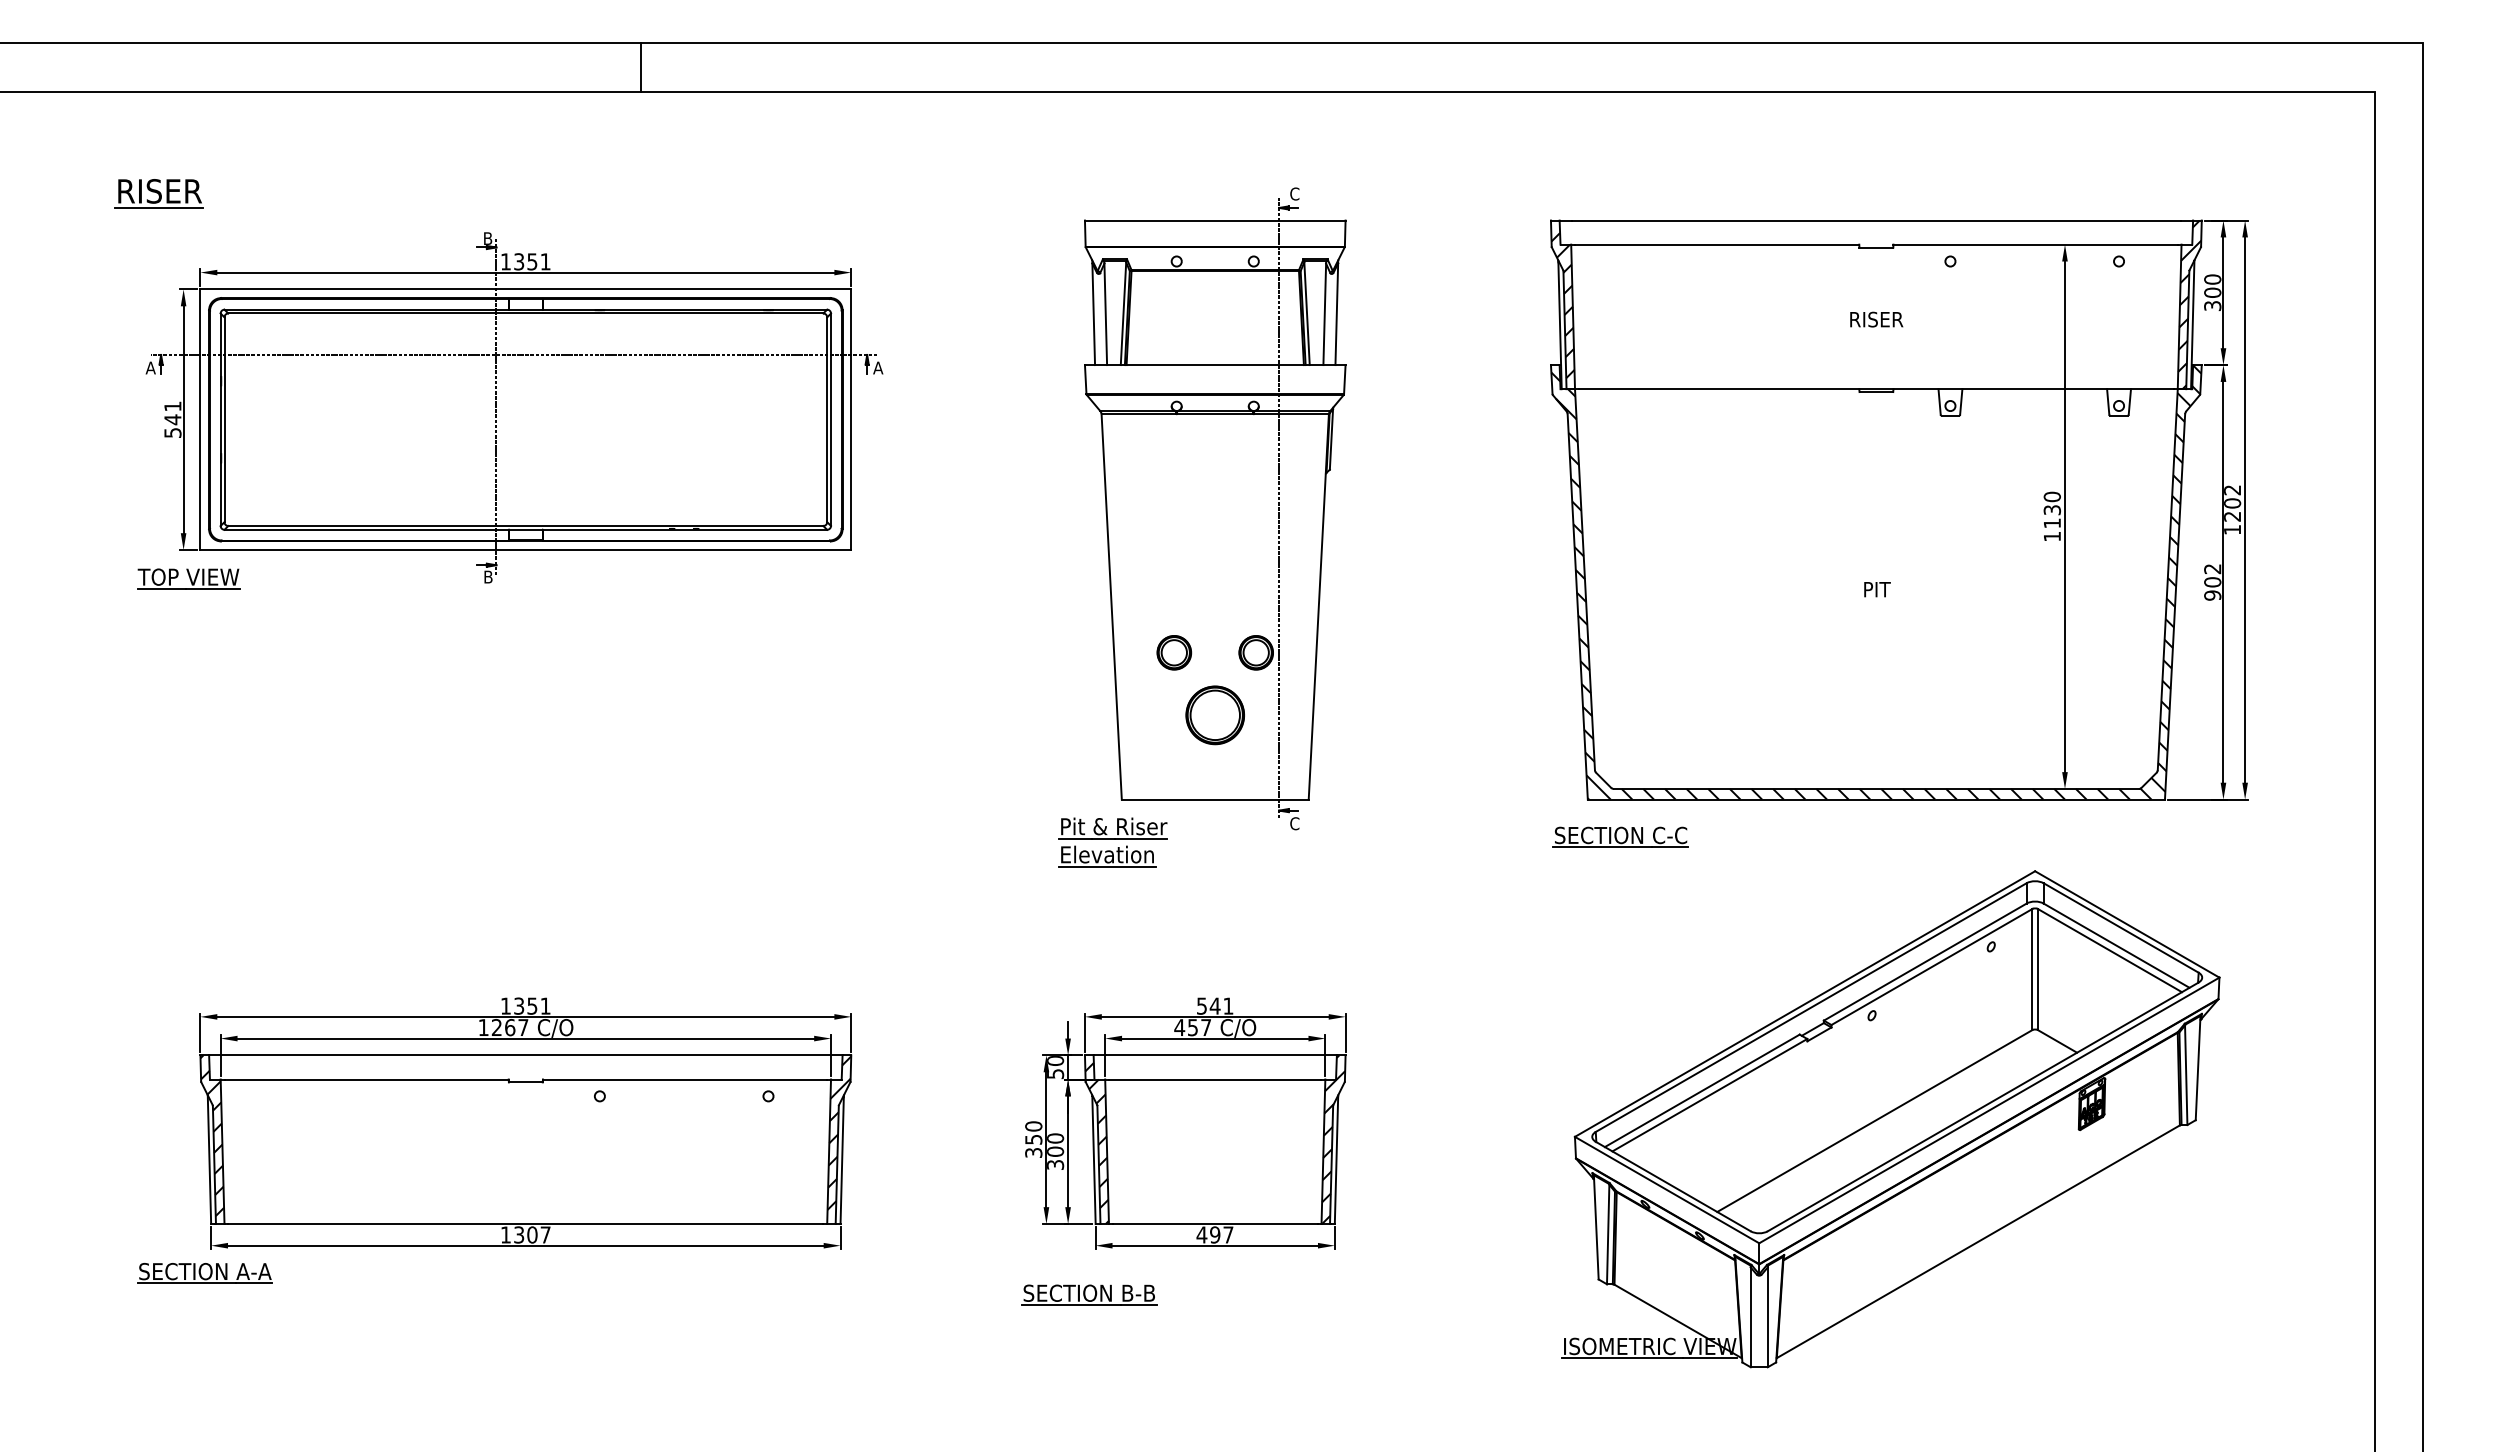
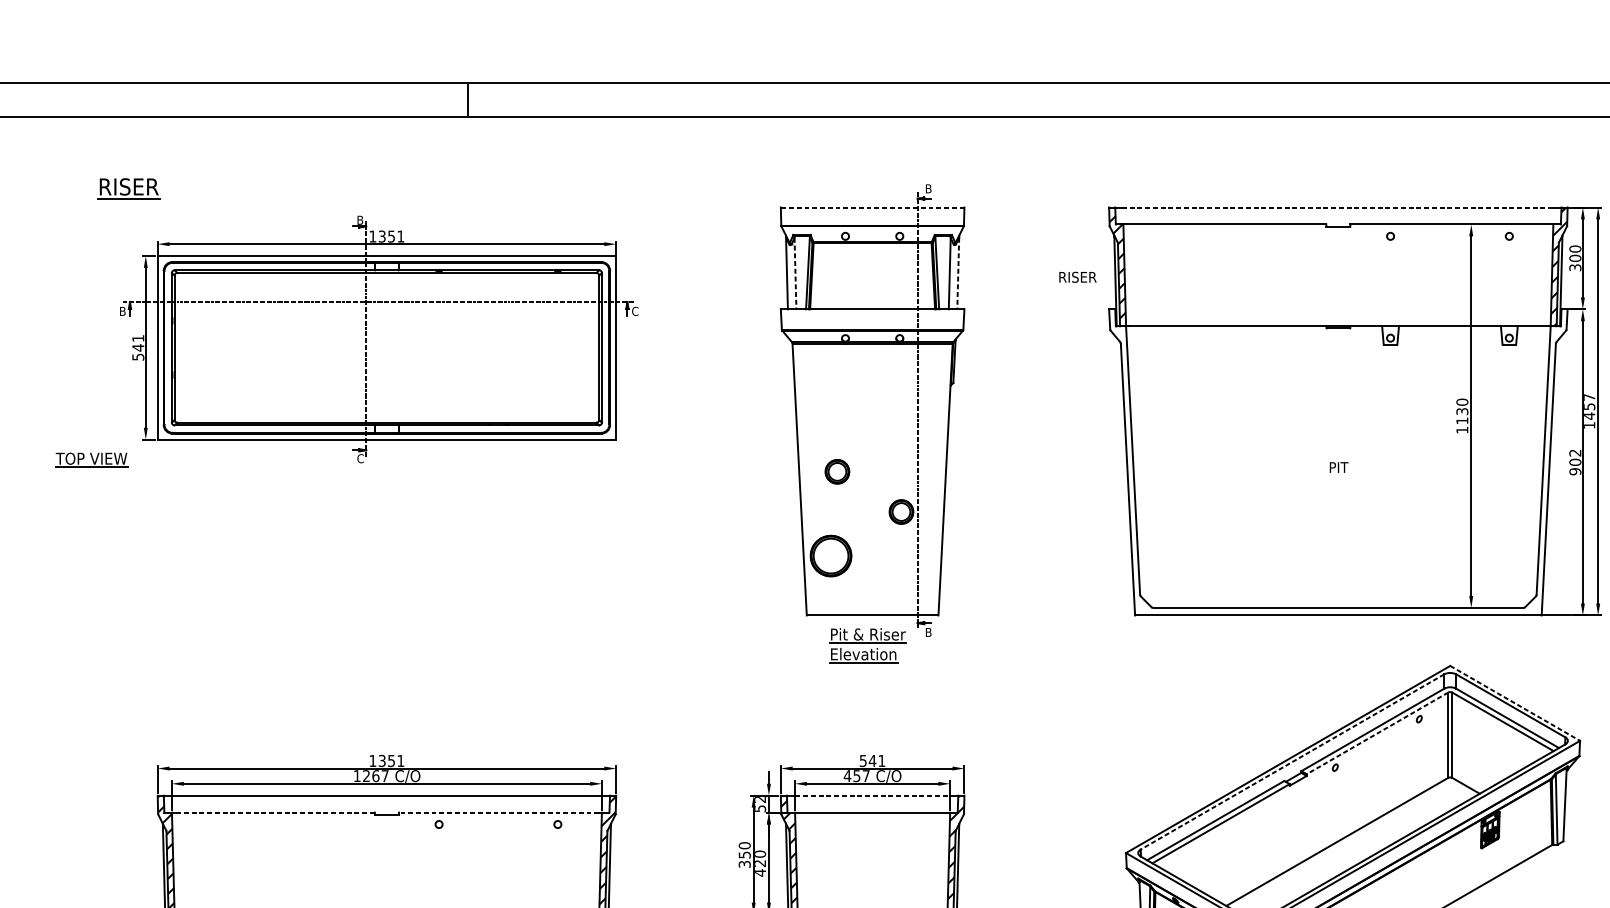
text: (1294, 193) -> (928, 188), C -> B
line: (1214, 220) -> (872, 207), solid -> dashed
line: (1876, 220) -> (1338, 207), solid -> dashed
line: (1105, 314) -> (795, 273), solid -> dashed
line: (1336, 314) -> (958, 273), solid -> dashed
text: (1876, 319) -> (1077, 277), moved
text: (150, 367) -> (122, 311), A -> B
text: (878, 367) -> (635, 311), A -> C
text: (2232, 503) -> (1589, 406), 1202 -> 1457
text: (487, 576) -> (359, 458), B -> C
part: (188, 578) -> (91, 459), moved
hatch: (1876, 582) -> (1338, 462), removed
part: (1174, 652) -> (837, 471), moved
part: (1214, 715) -> (830, 556), moved
text: (1294, 823) -> (928, 632), C -> B
part: (1620, 836) -> (1158, 641), removed
part: (1112, 842) -> (867, 645), moved
line: (2127, 924) -> (1515, 703), solid -> dashed
line: (1931, 967) -> (1377, 733), solid -> dashed
line: (1811, 1007) -> (1292, 761), solid -> dashed
line: (1215, 1055) -> (872, 795), solid -> dashed
text: (1055, 1060) -> (760, 799), 50 -> 52
line: (366, 1079) -> (274, 812), solid -> dashed
line: (684, 1079) -> (498, 812), solid -> dashed
text: (1055, 1158) -> (760, 868), 300 -> 420

